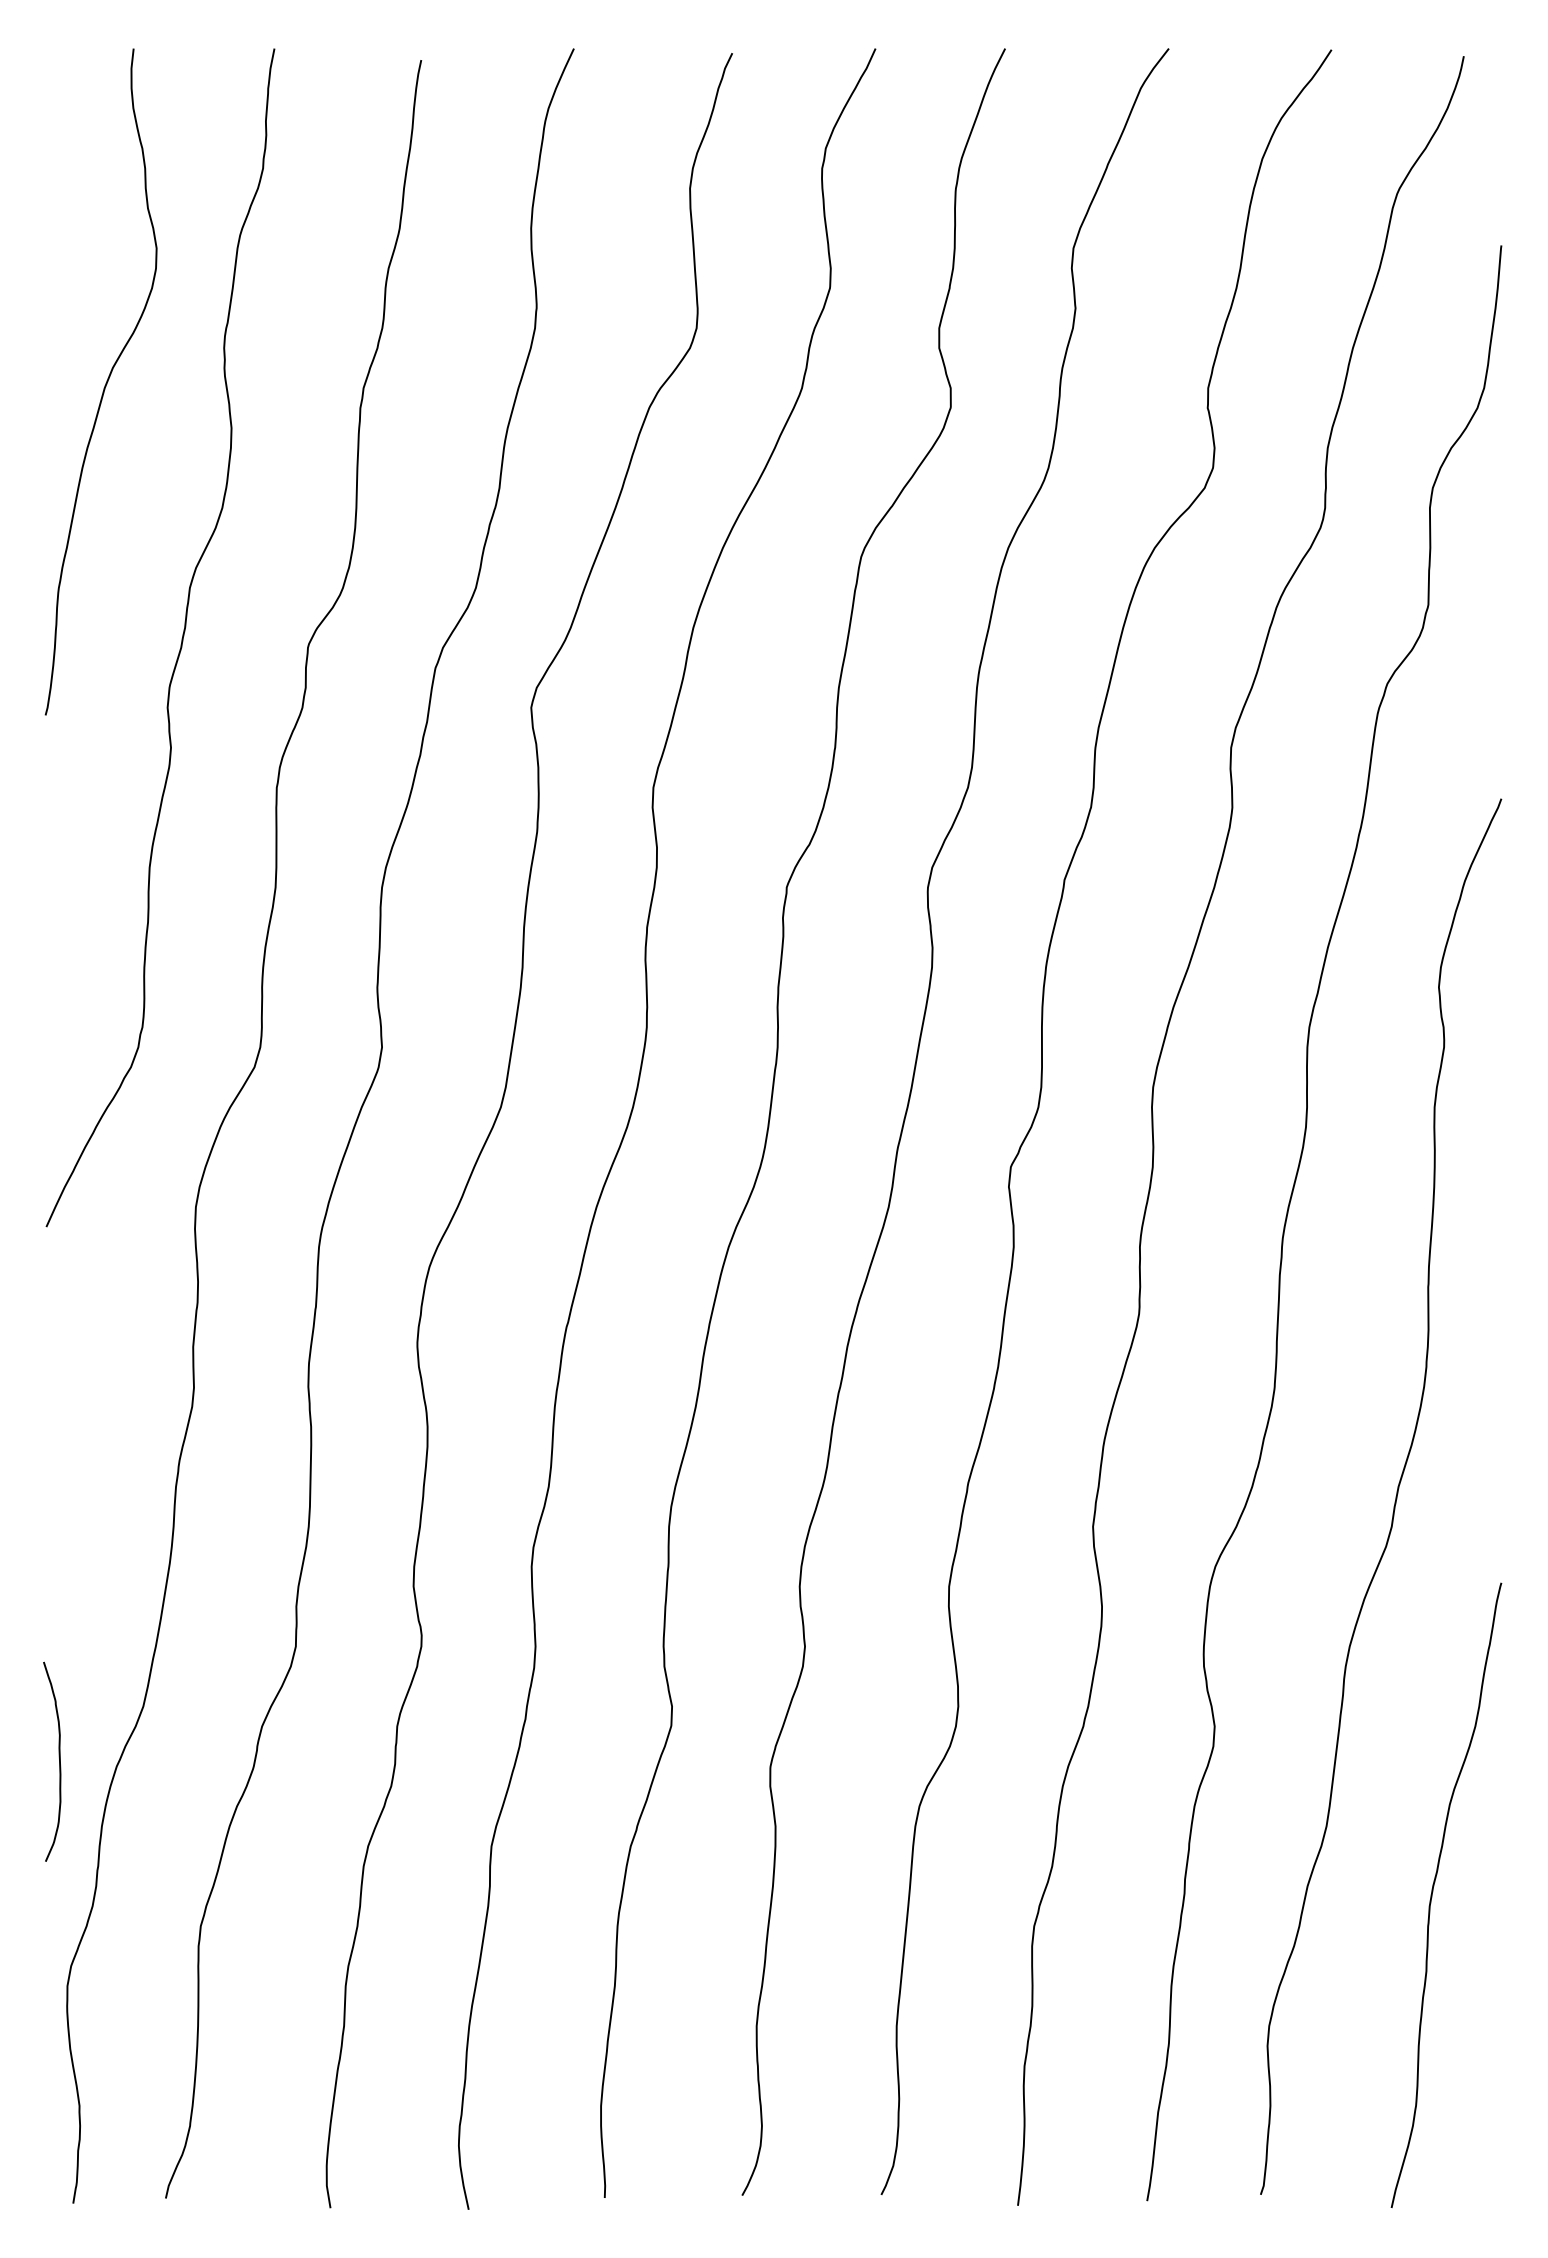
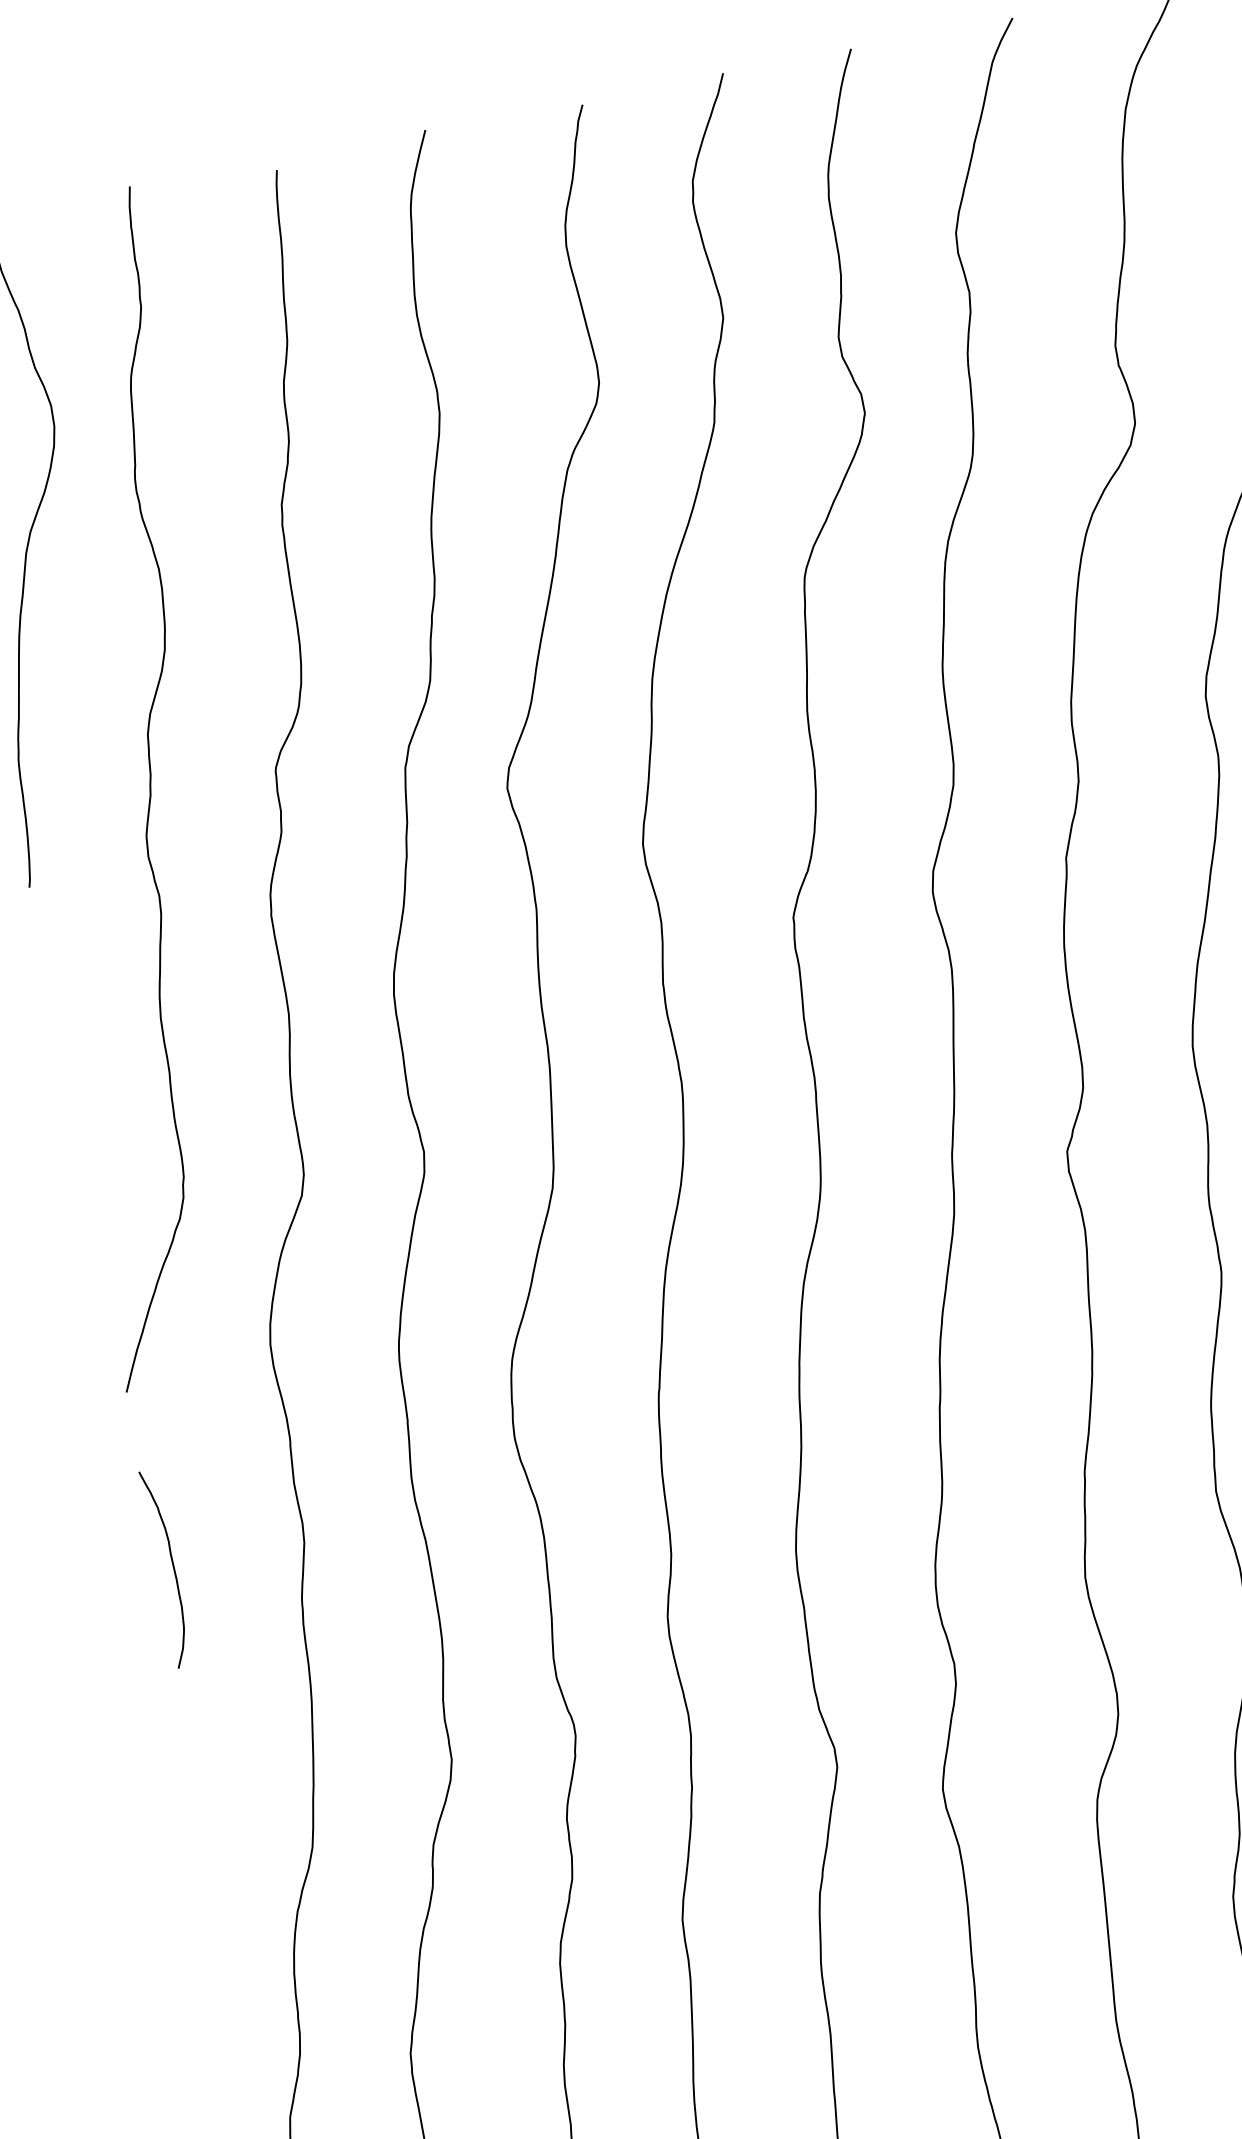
curve: (59, 1761) -> (173, 1567), moved

